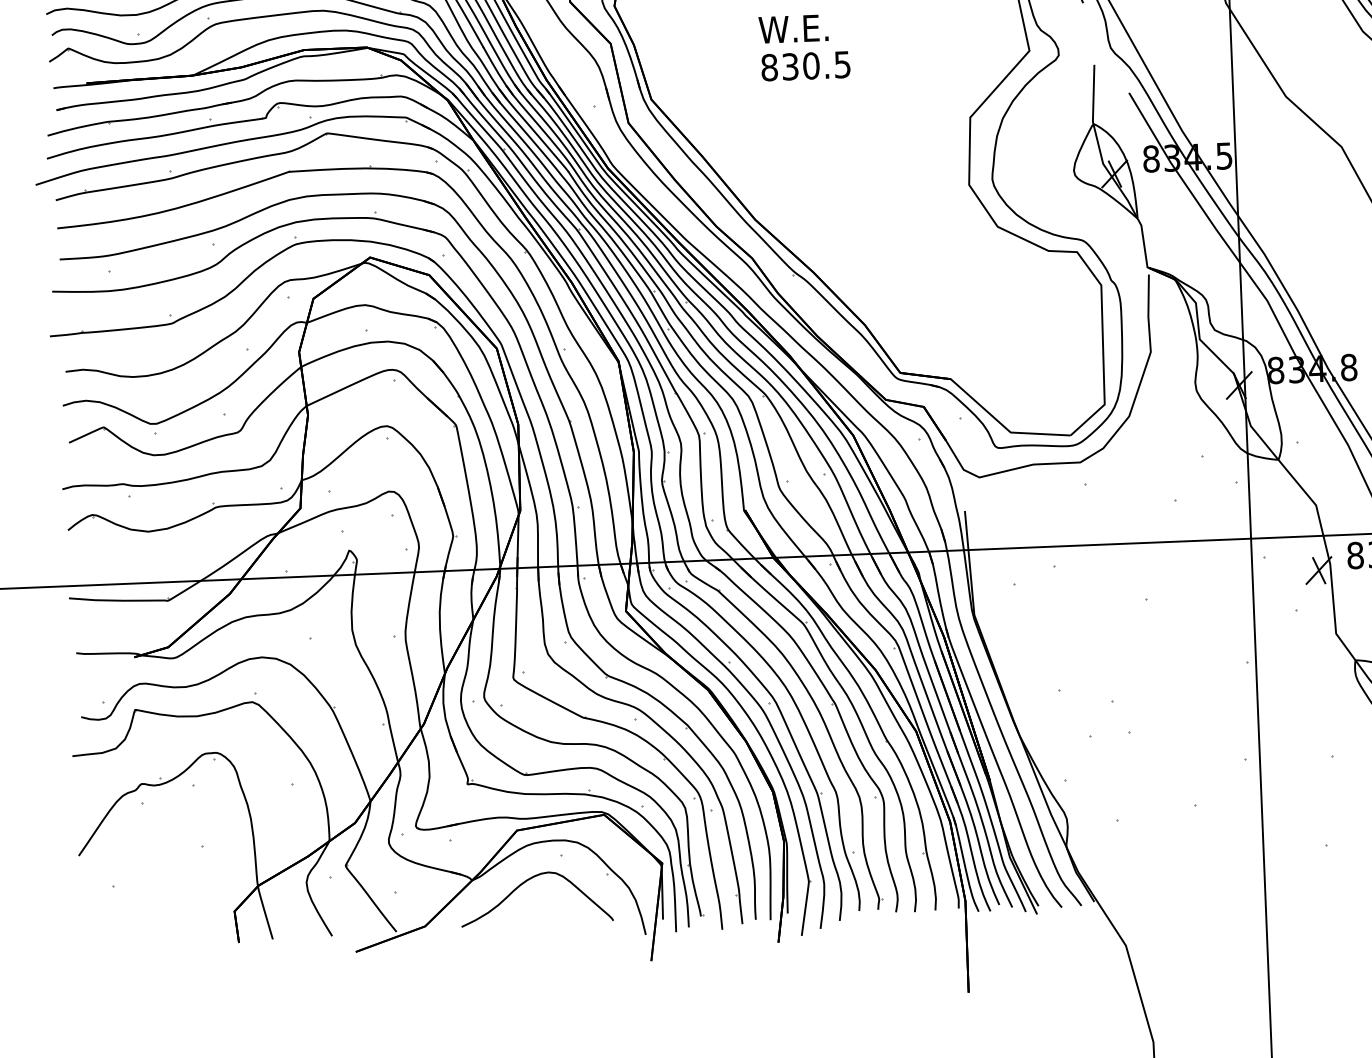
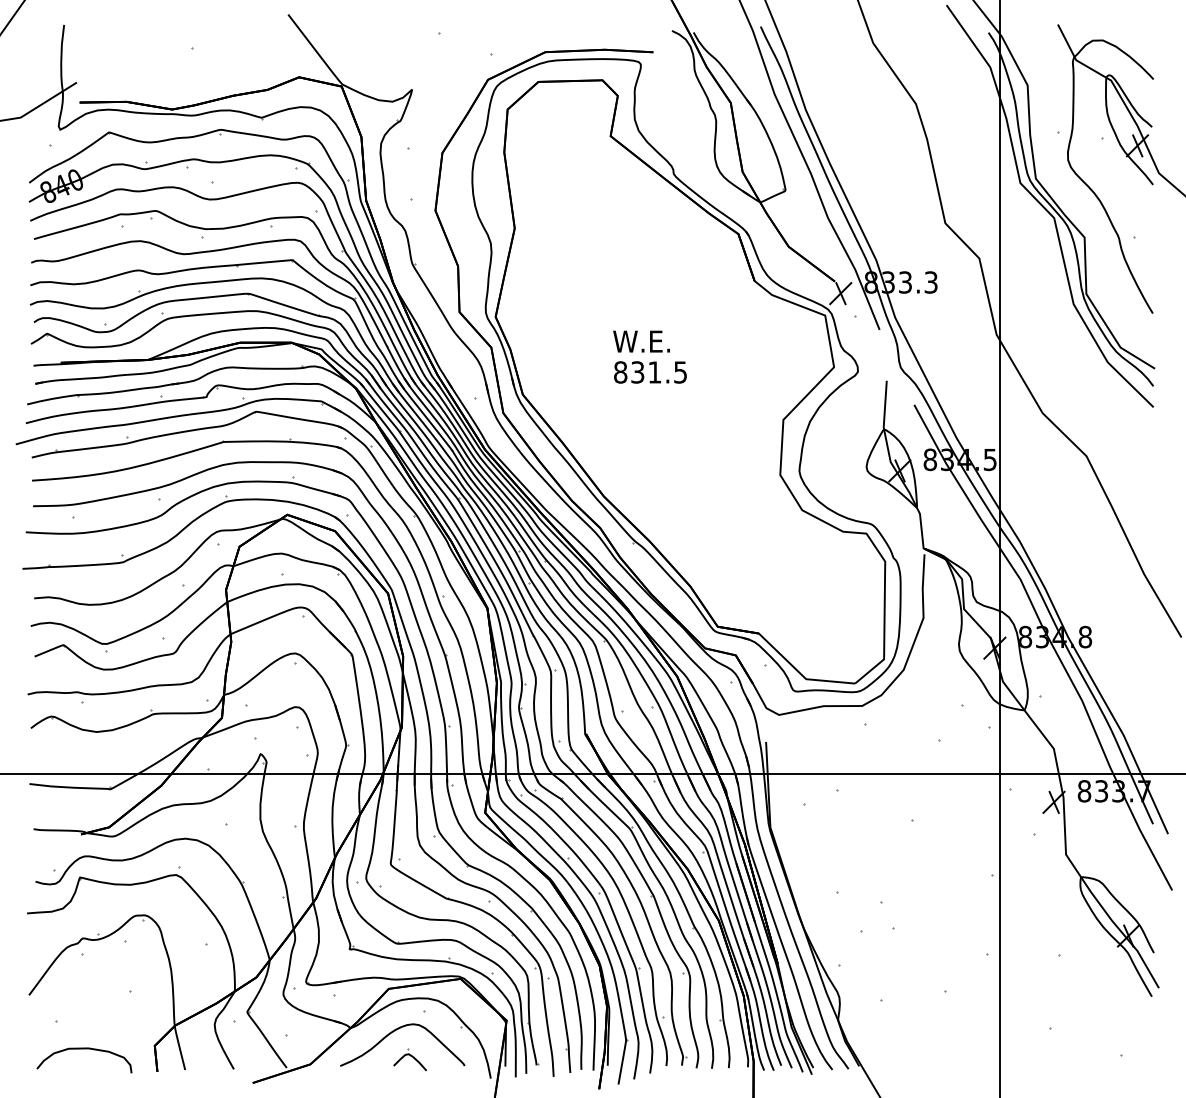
text: (810, 66) -> (654, 372), 830.5 -> 831.5
part: (545, 915) -> (409, 1059), added
curve: (149, 919) -> (84, 1049), added

